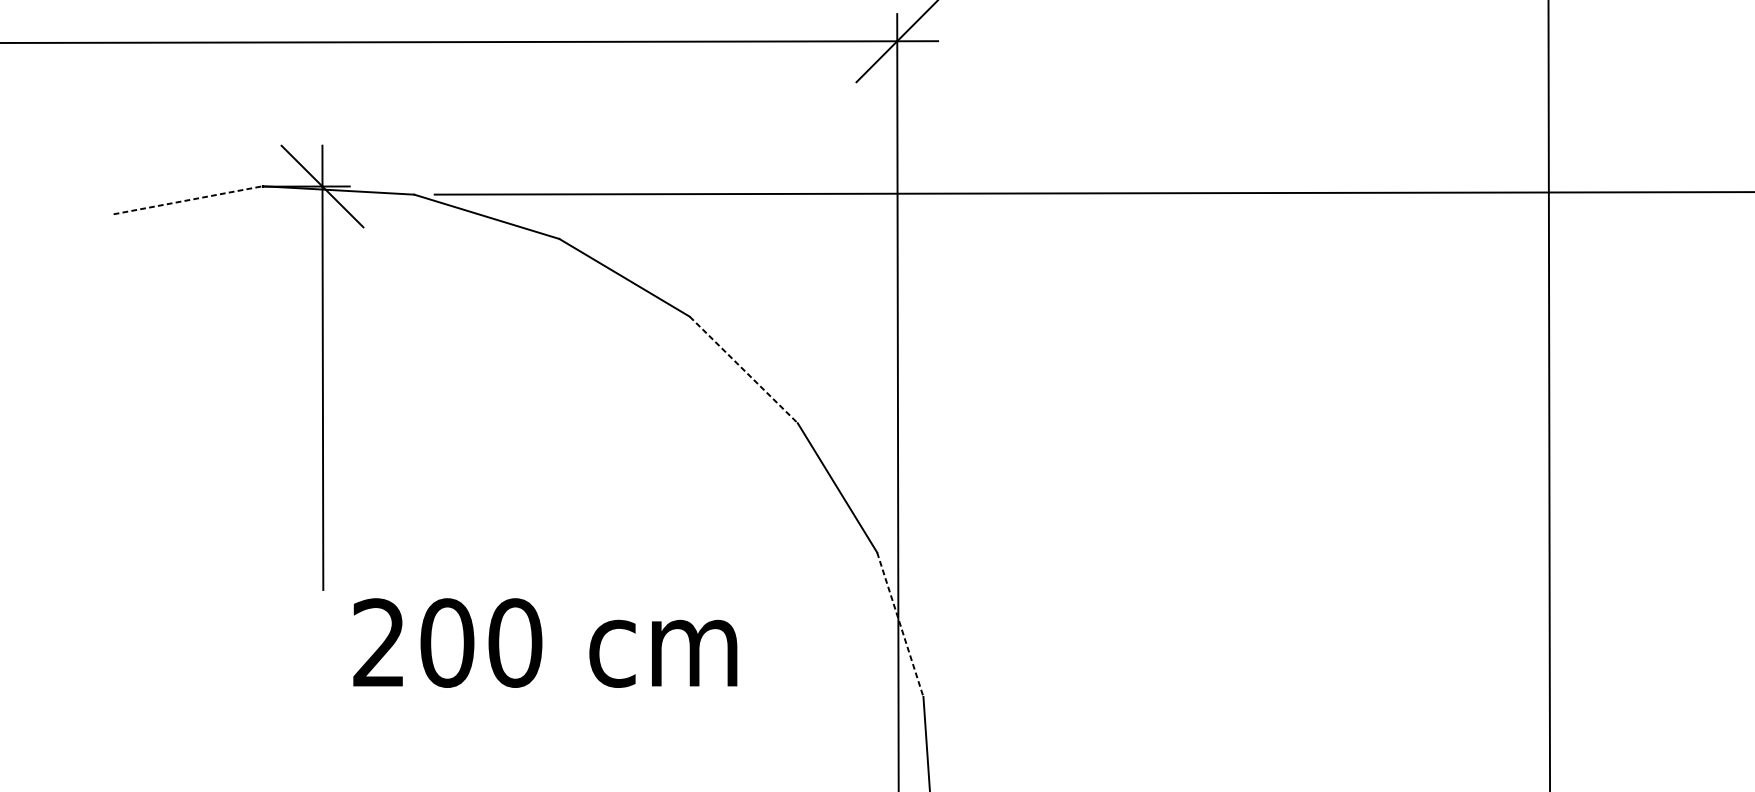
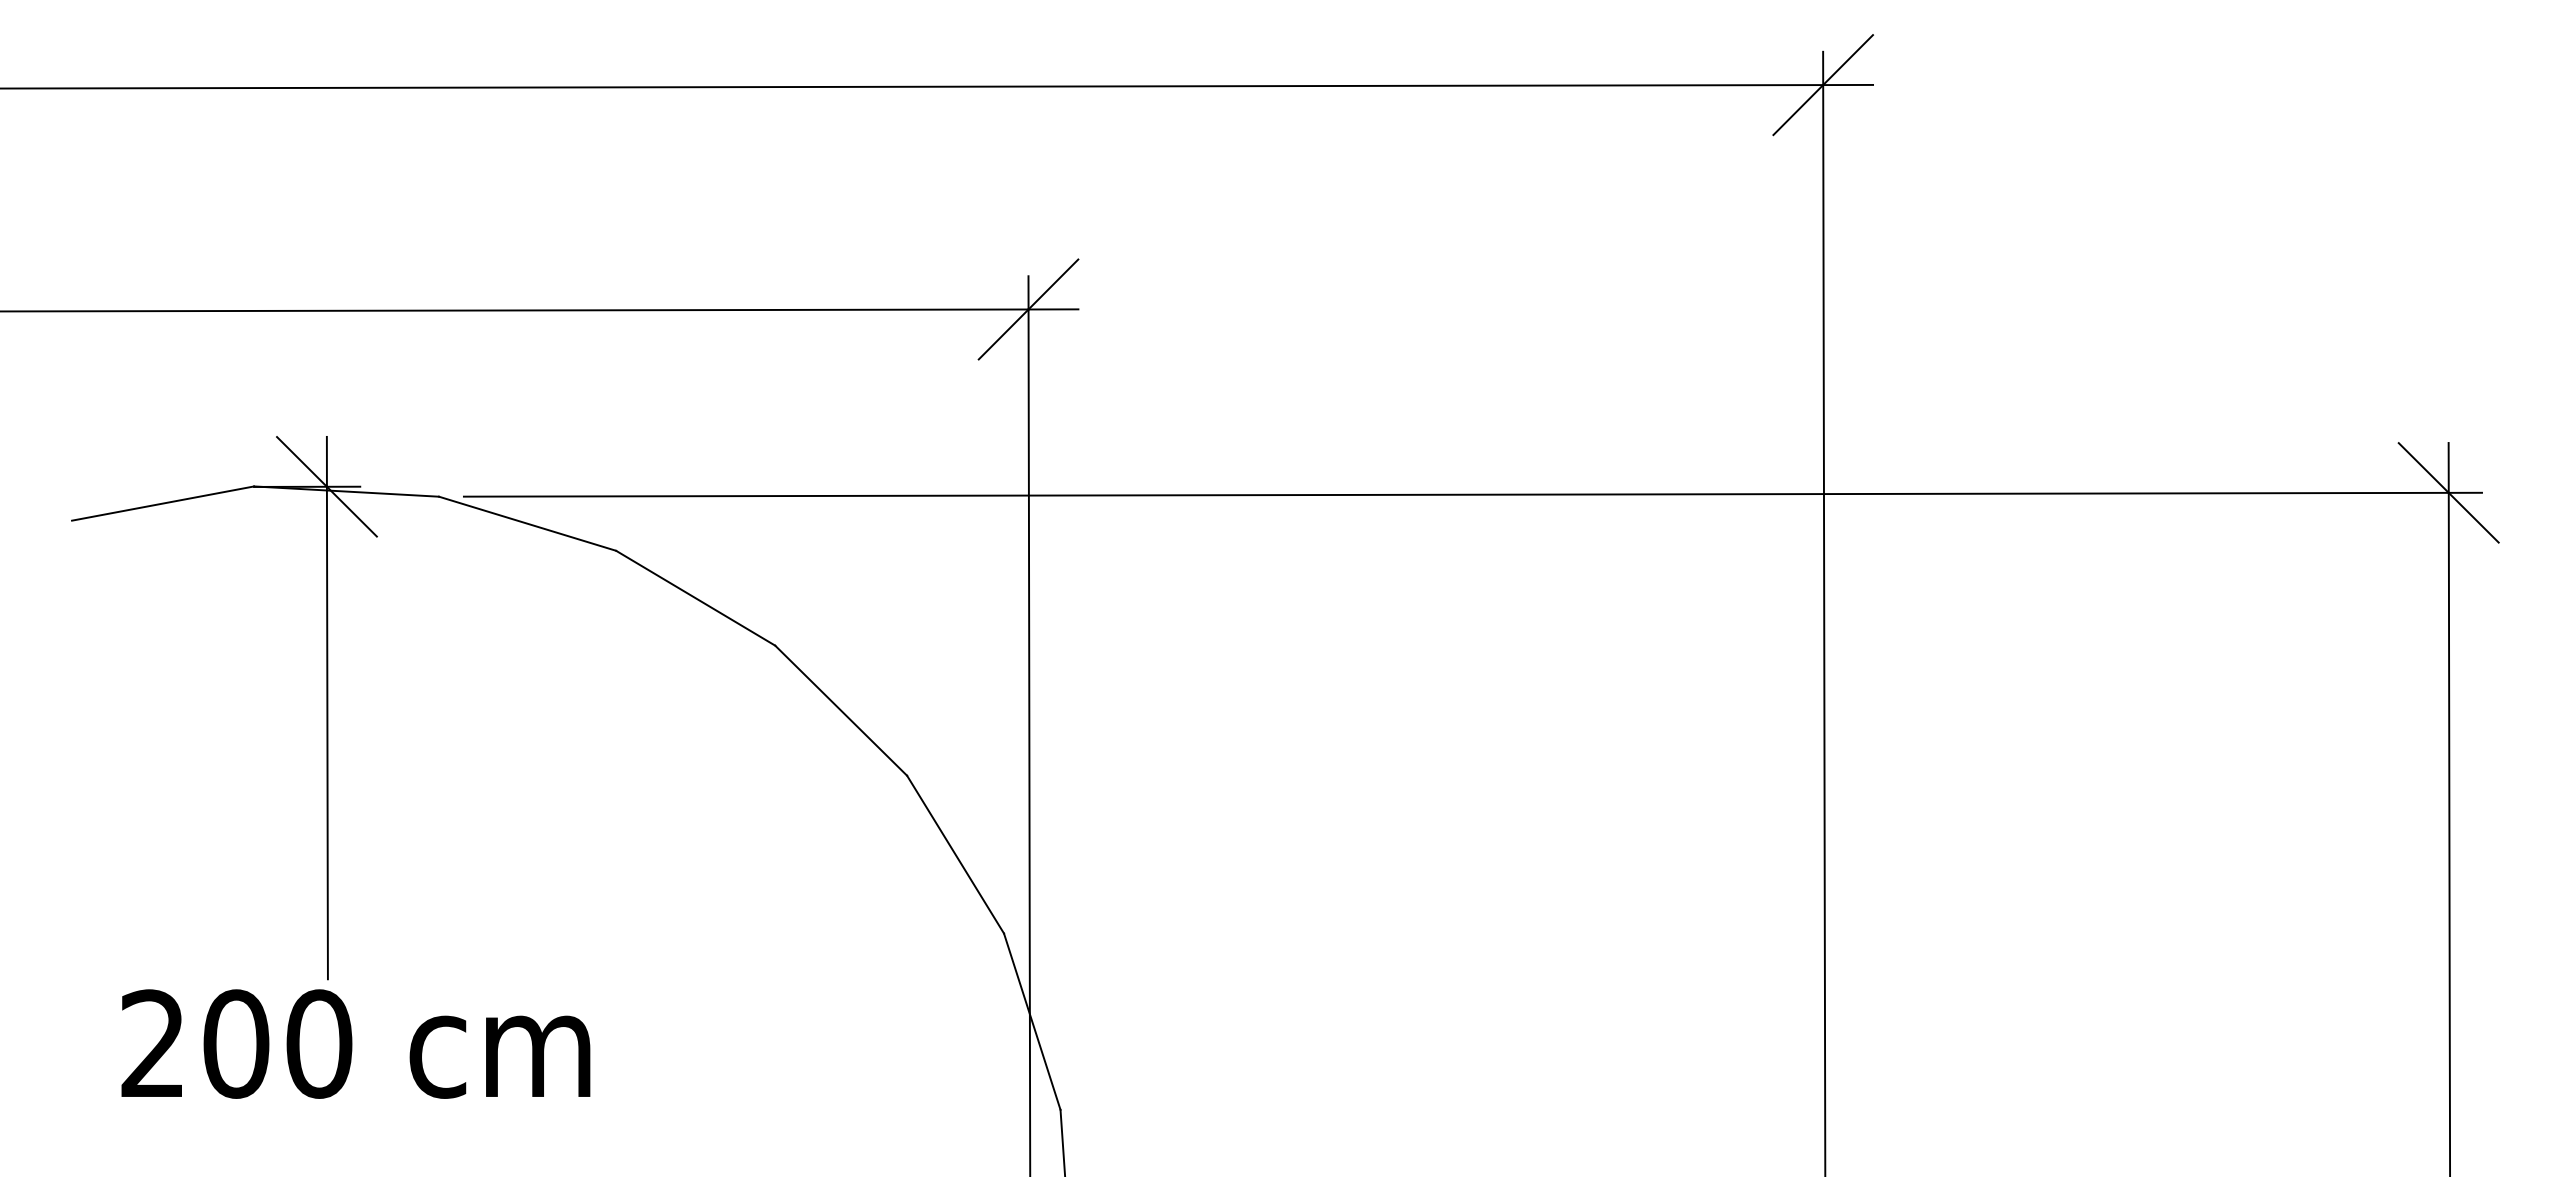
line: (188, 200) -> (163, 503), dashed -> solid
line: (744, 369) -> (841, 710), dashed -> solid
line: (900, 624) -> (1032, 1021), dashed -> solid
text: (544, 642) -> (355, 1043), moved

